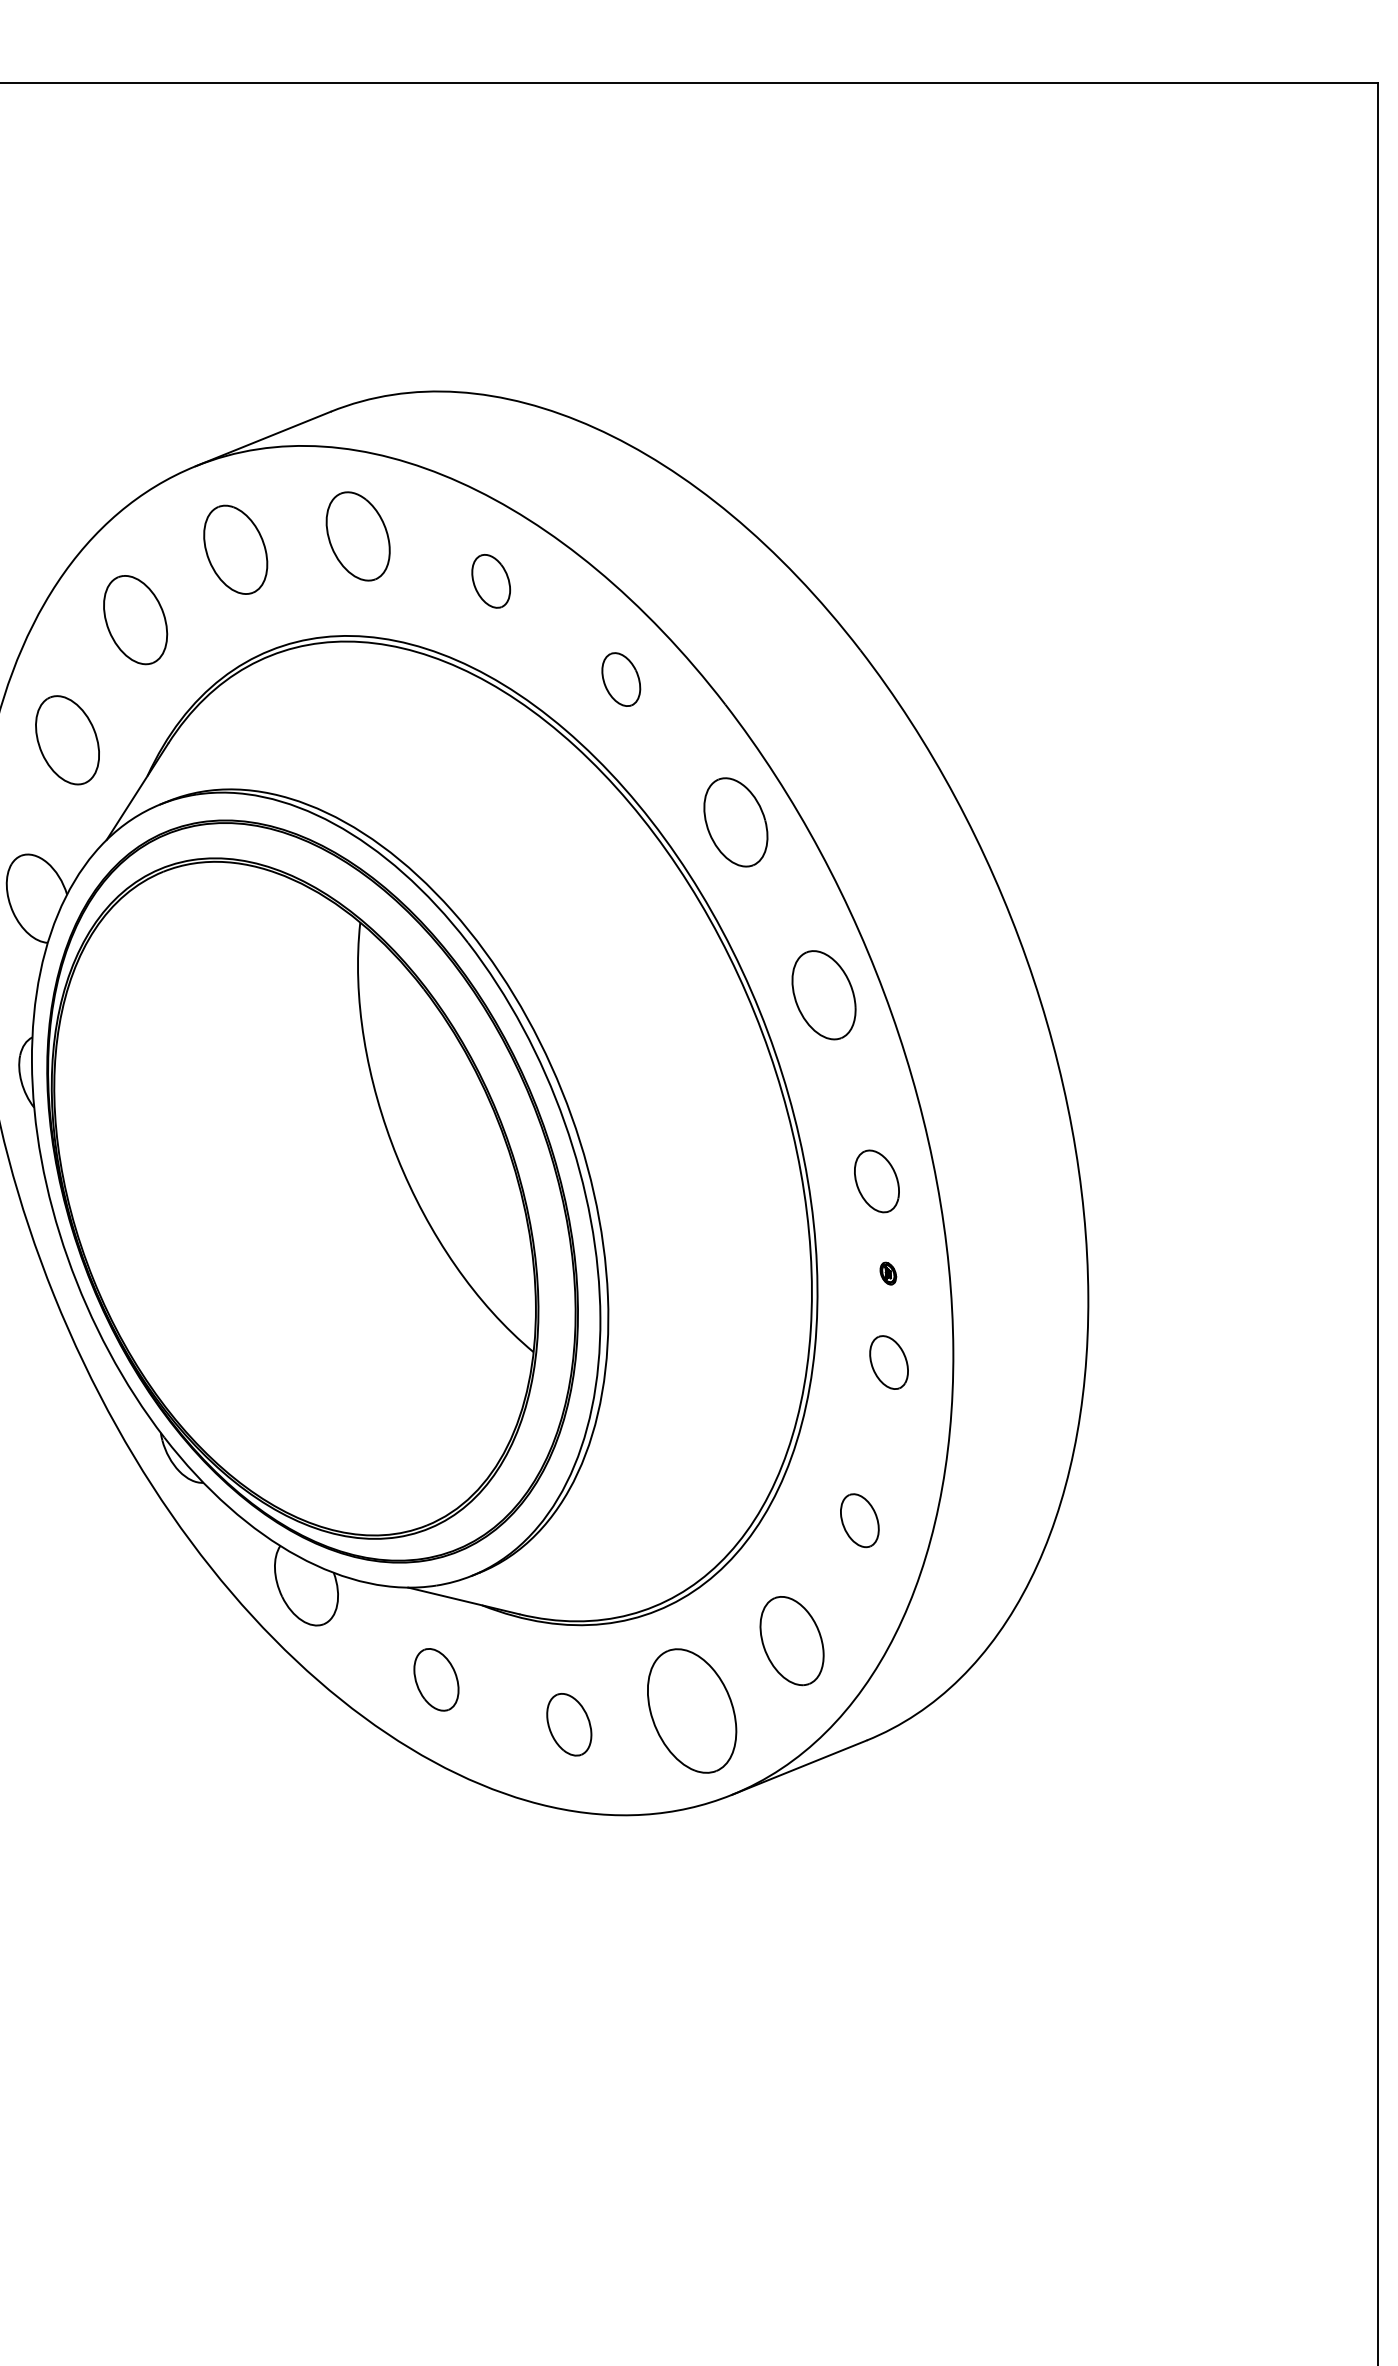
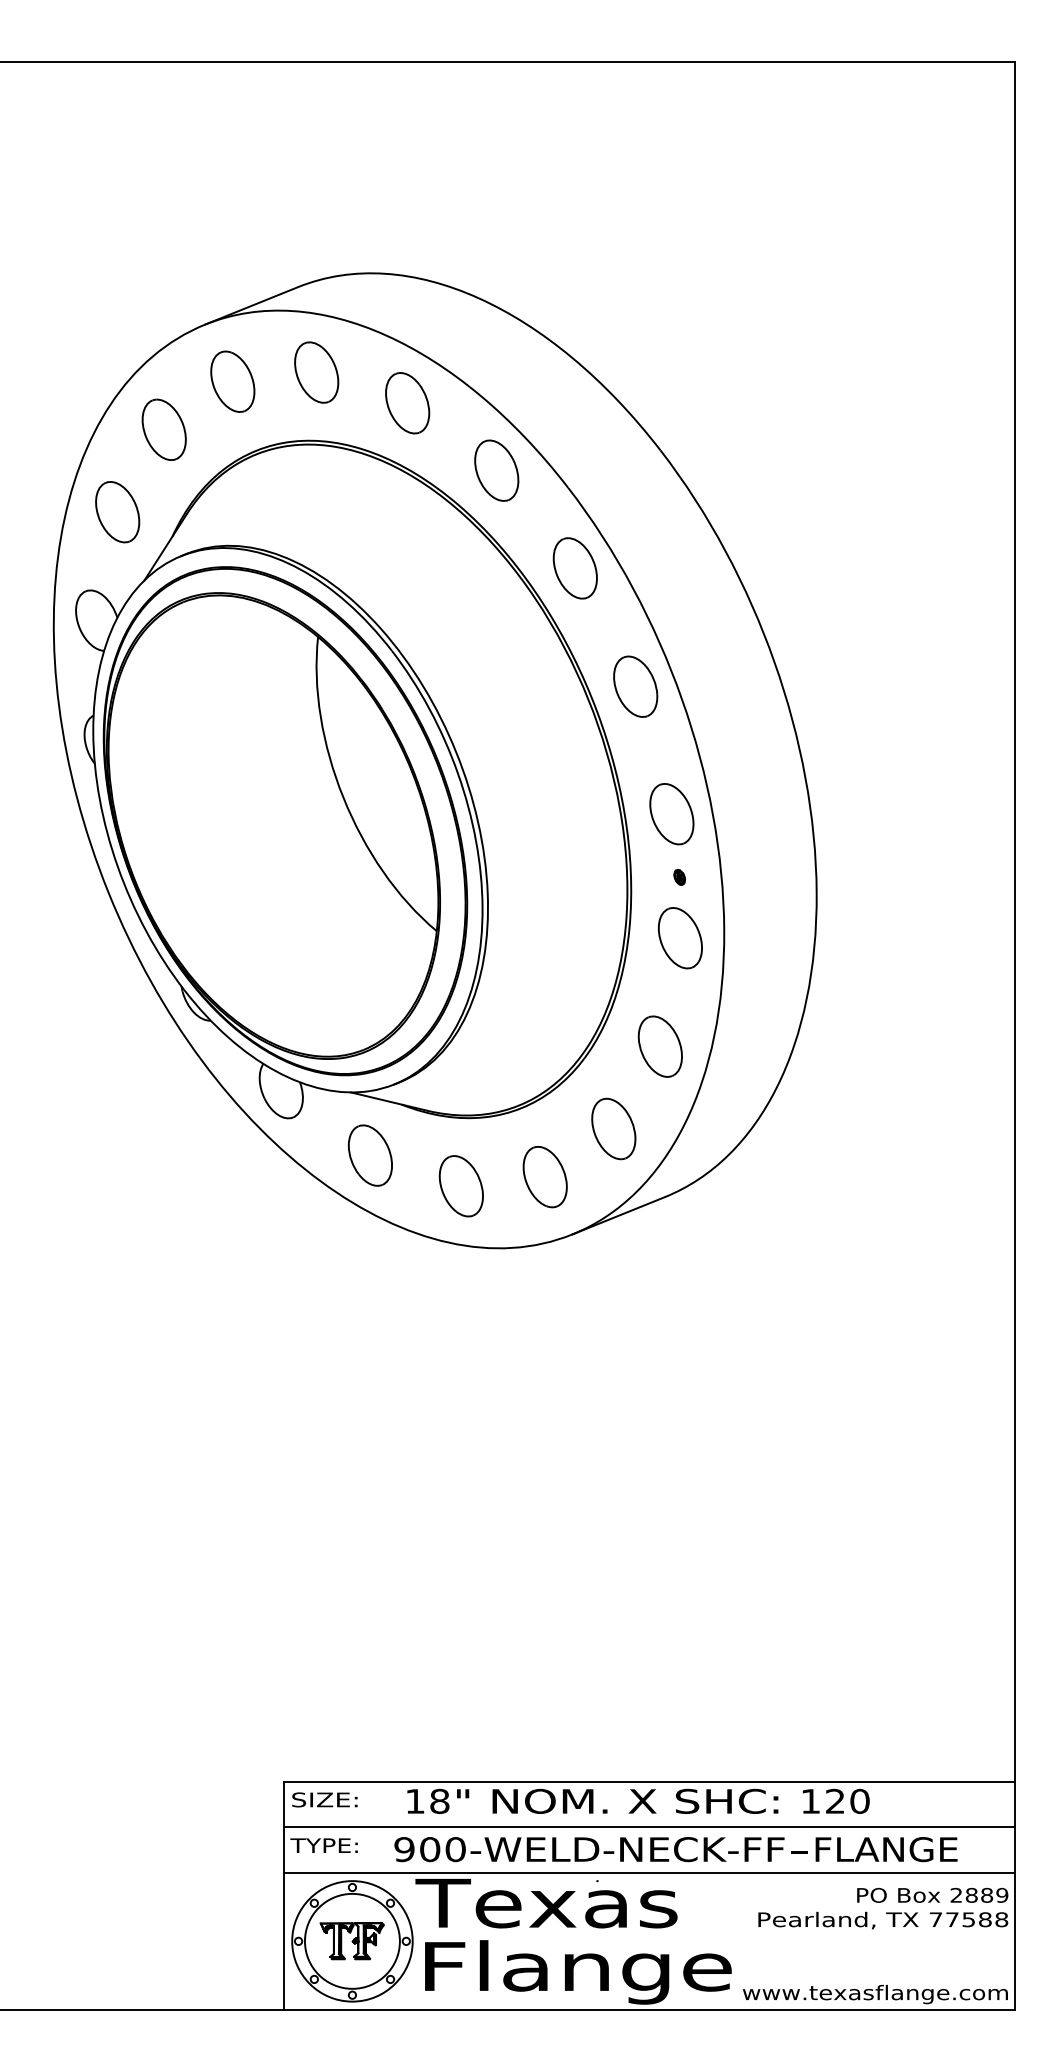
part: (490, 581) -> (407, 403), size x1.67
part: (620, 679) -> (496, 470), size x1.67
part: (876, 1181) -> (671, 814), size x1.43
part: (888, 1362) -> (679, 938), size x1.67
part: (858, 1520) -> (659, 1046), size x1.67
part: (435, 1679) -> (369, 1155), size x1.43
part: (690, 1711) -> (544, 1177), size x0.71
part: (568, 1724) -> (460, 1186), size x1.43

